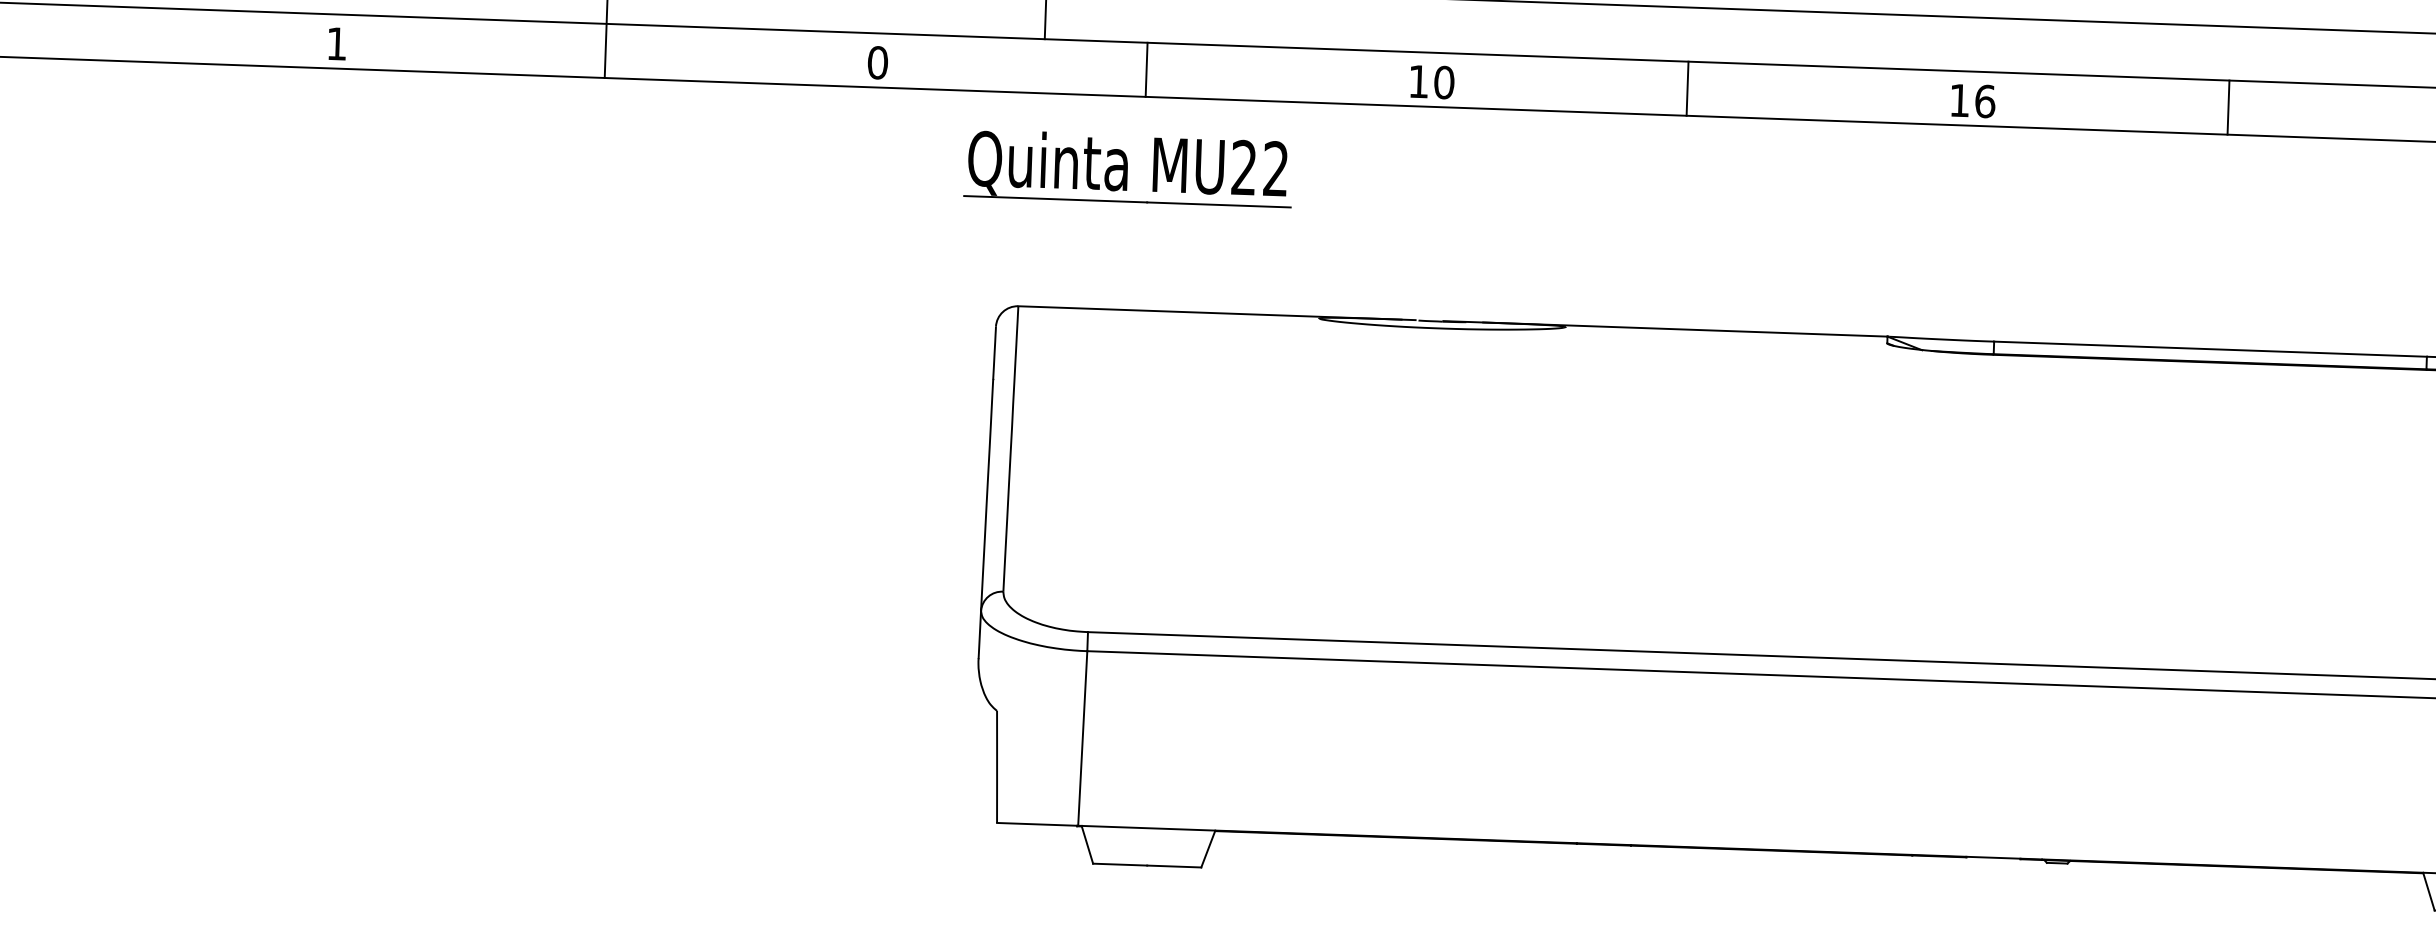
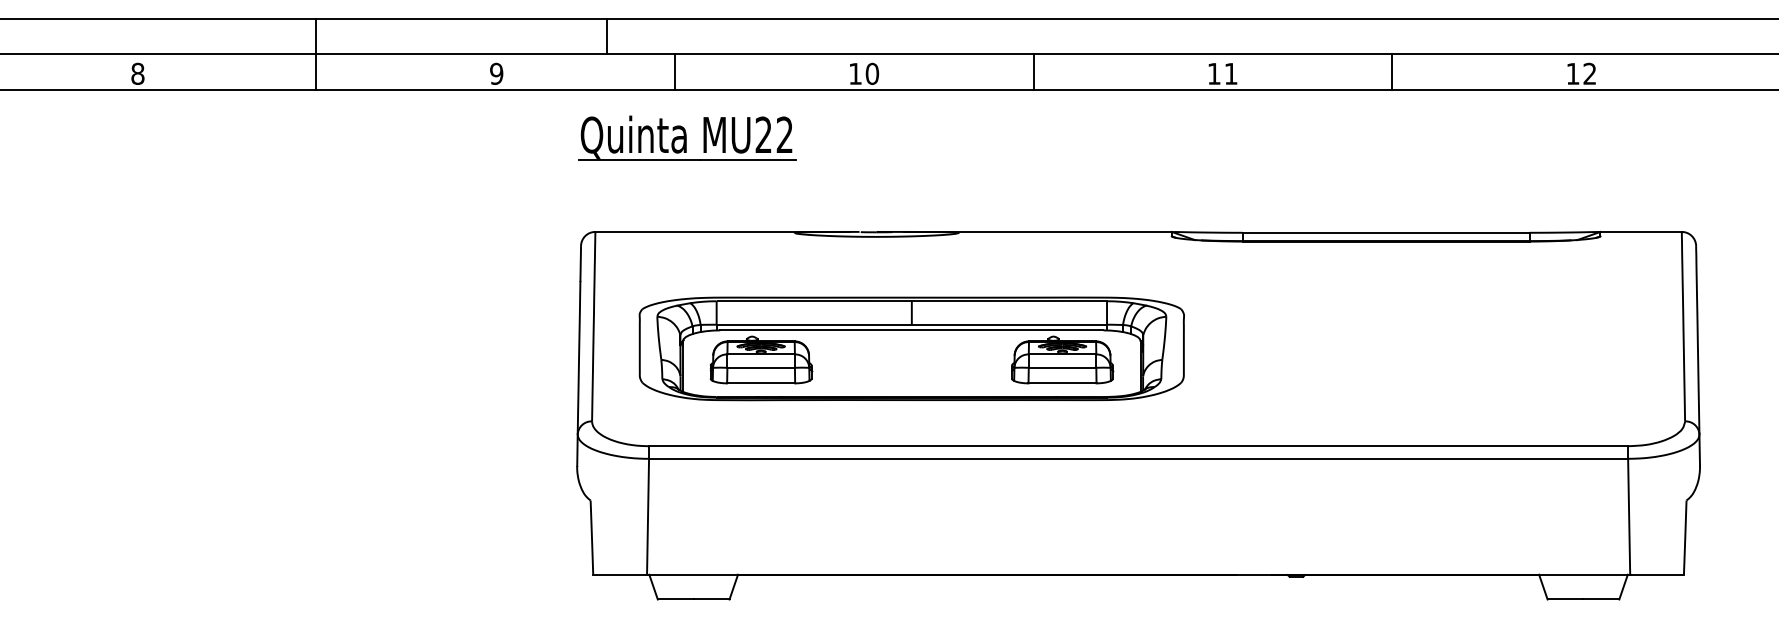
text: (336, 43) -> (137, 73), 1 -> 8
text: (877, 62) -> (496, 73), 0 -> 9
text: (1984, 100) -> (1230, 73), 16 -> 11
part: (1129, 167) -> (687, 137), moved
part: (1488, 498) -> (911, 348), added

